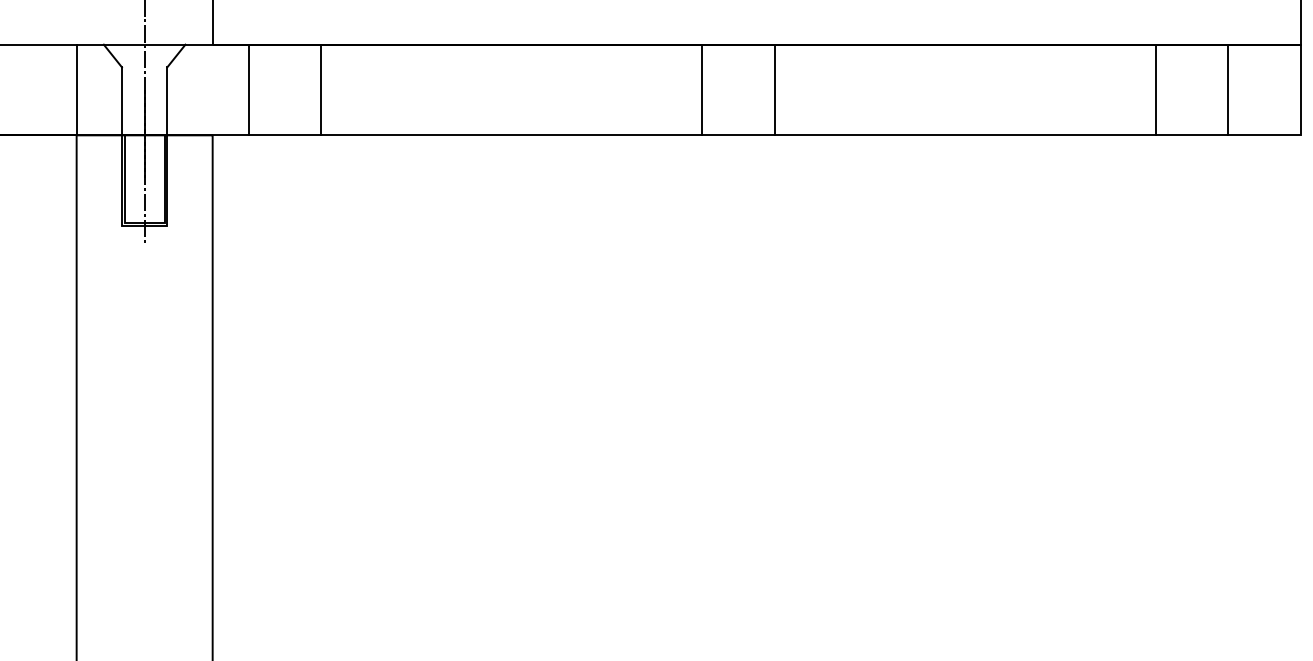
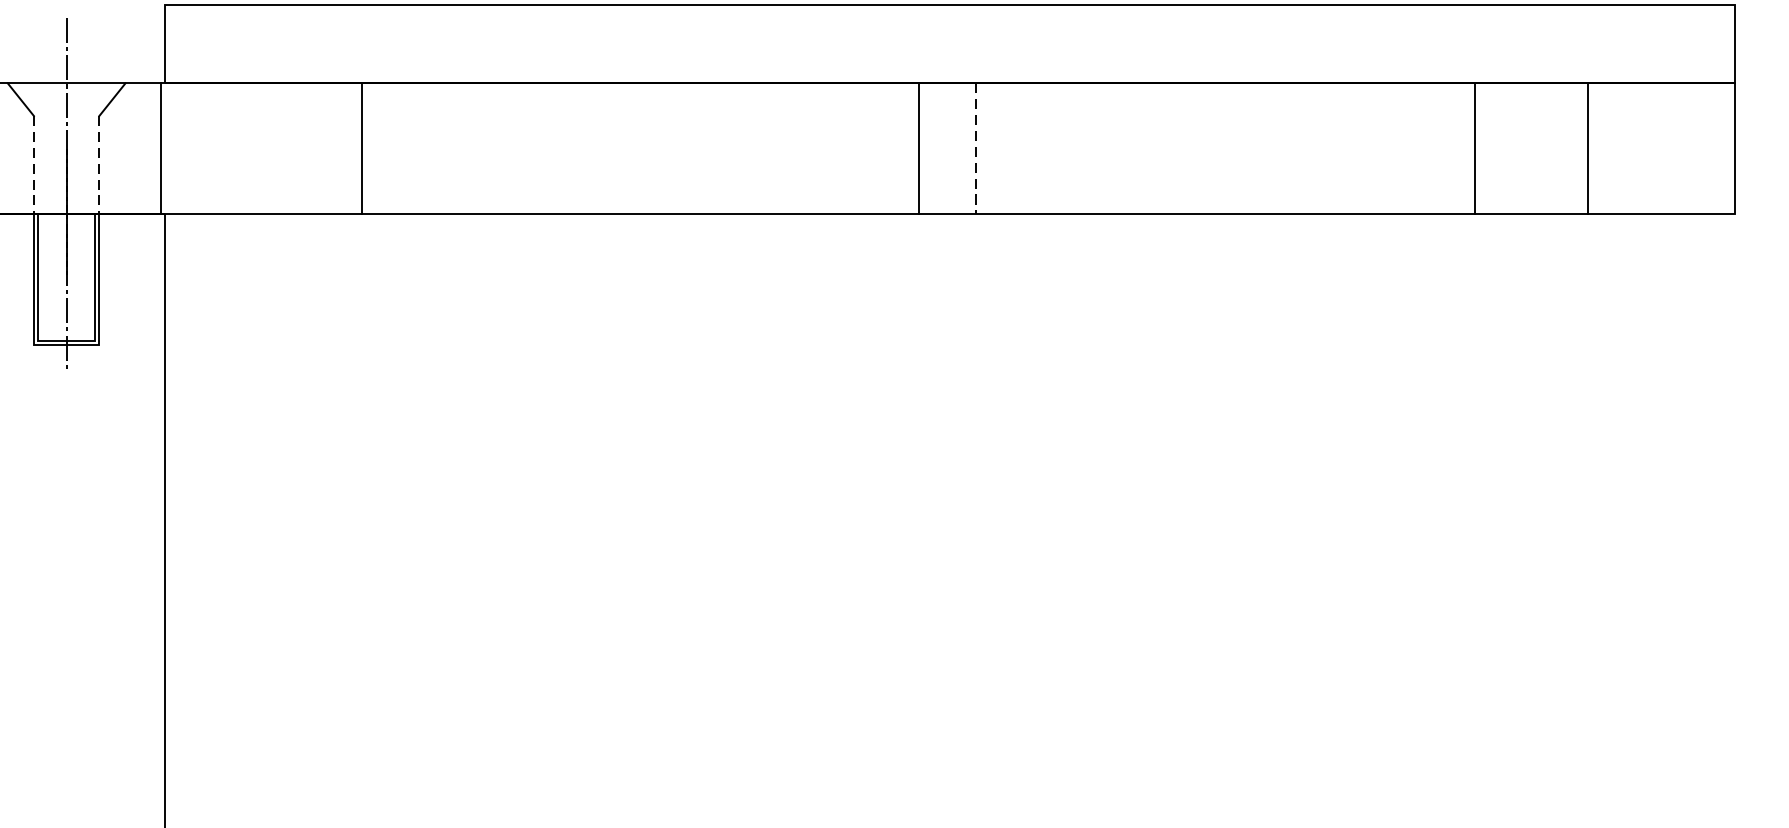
line: (248, 89) -> (160, 147), moved
line: (321, 89) -> (362, 147), moved
line: (702, 89) -> (919, 147), moved
line: (1155, 89) -> (1474, 147), moved
line: (1228, 89) -> (1588, 147), moved
line: (774, 90) -> (975, 149), solid -> dashed
line: (121, 101) -> (33, 165), solid -> dashed
line: (167, 101) -> (99, 165), solid -> dashed

